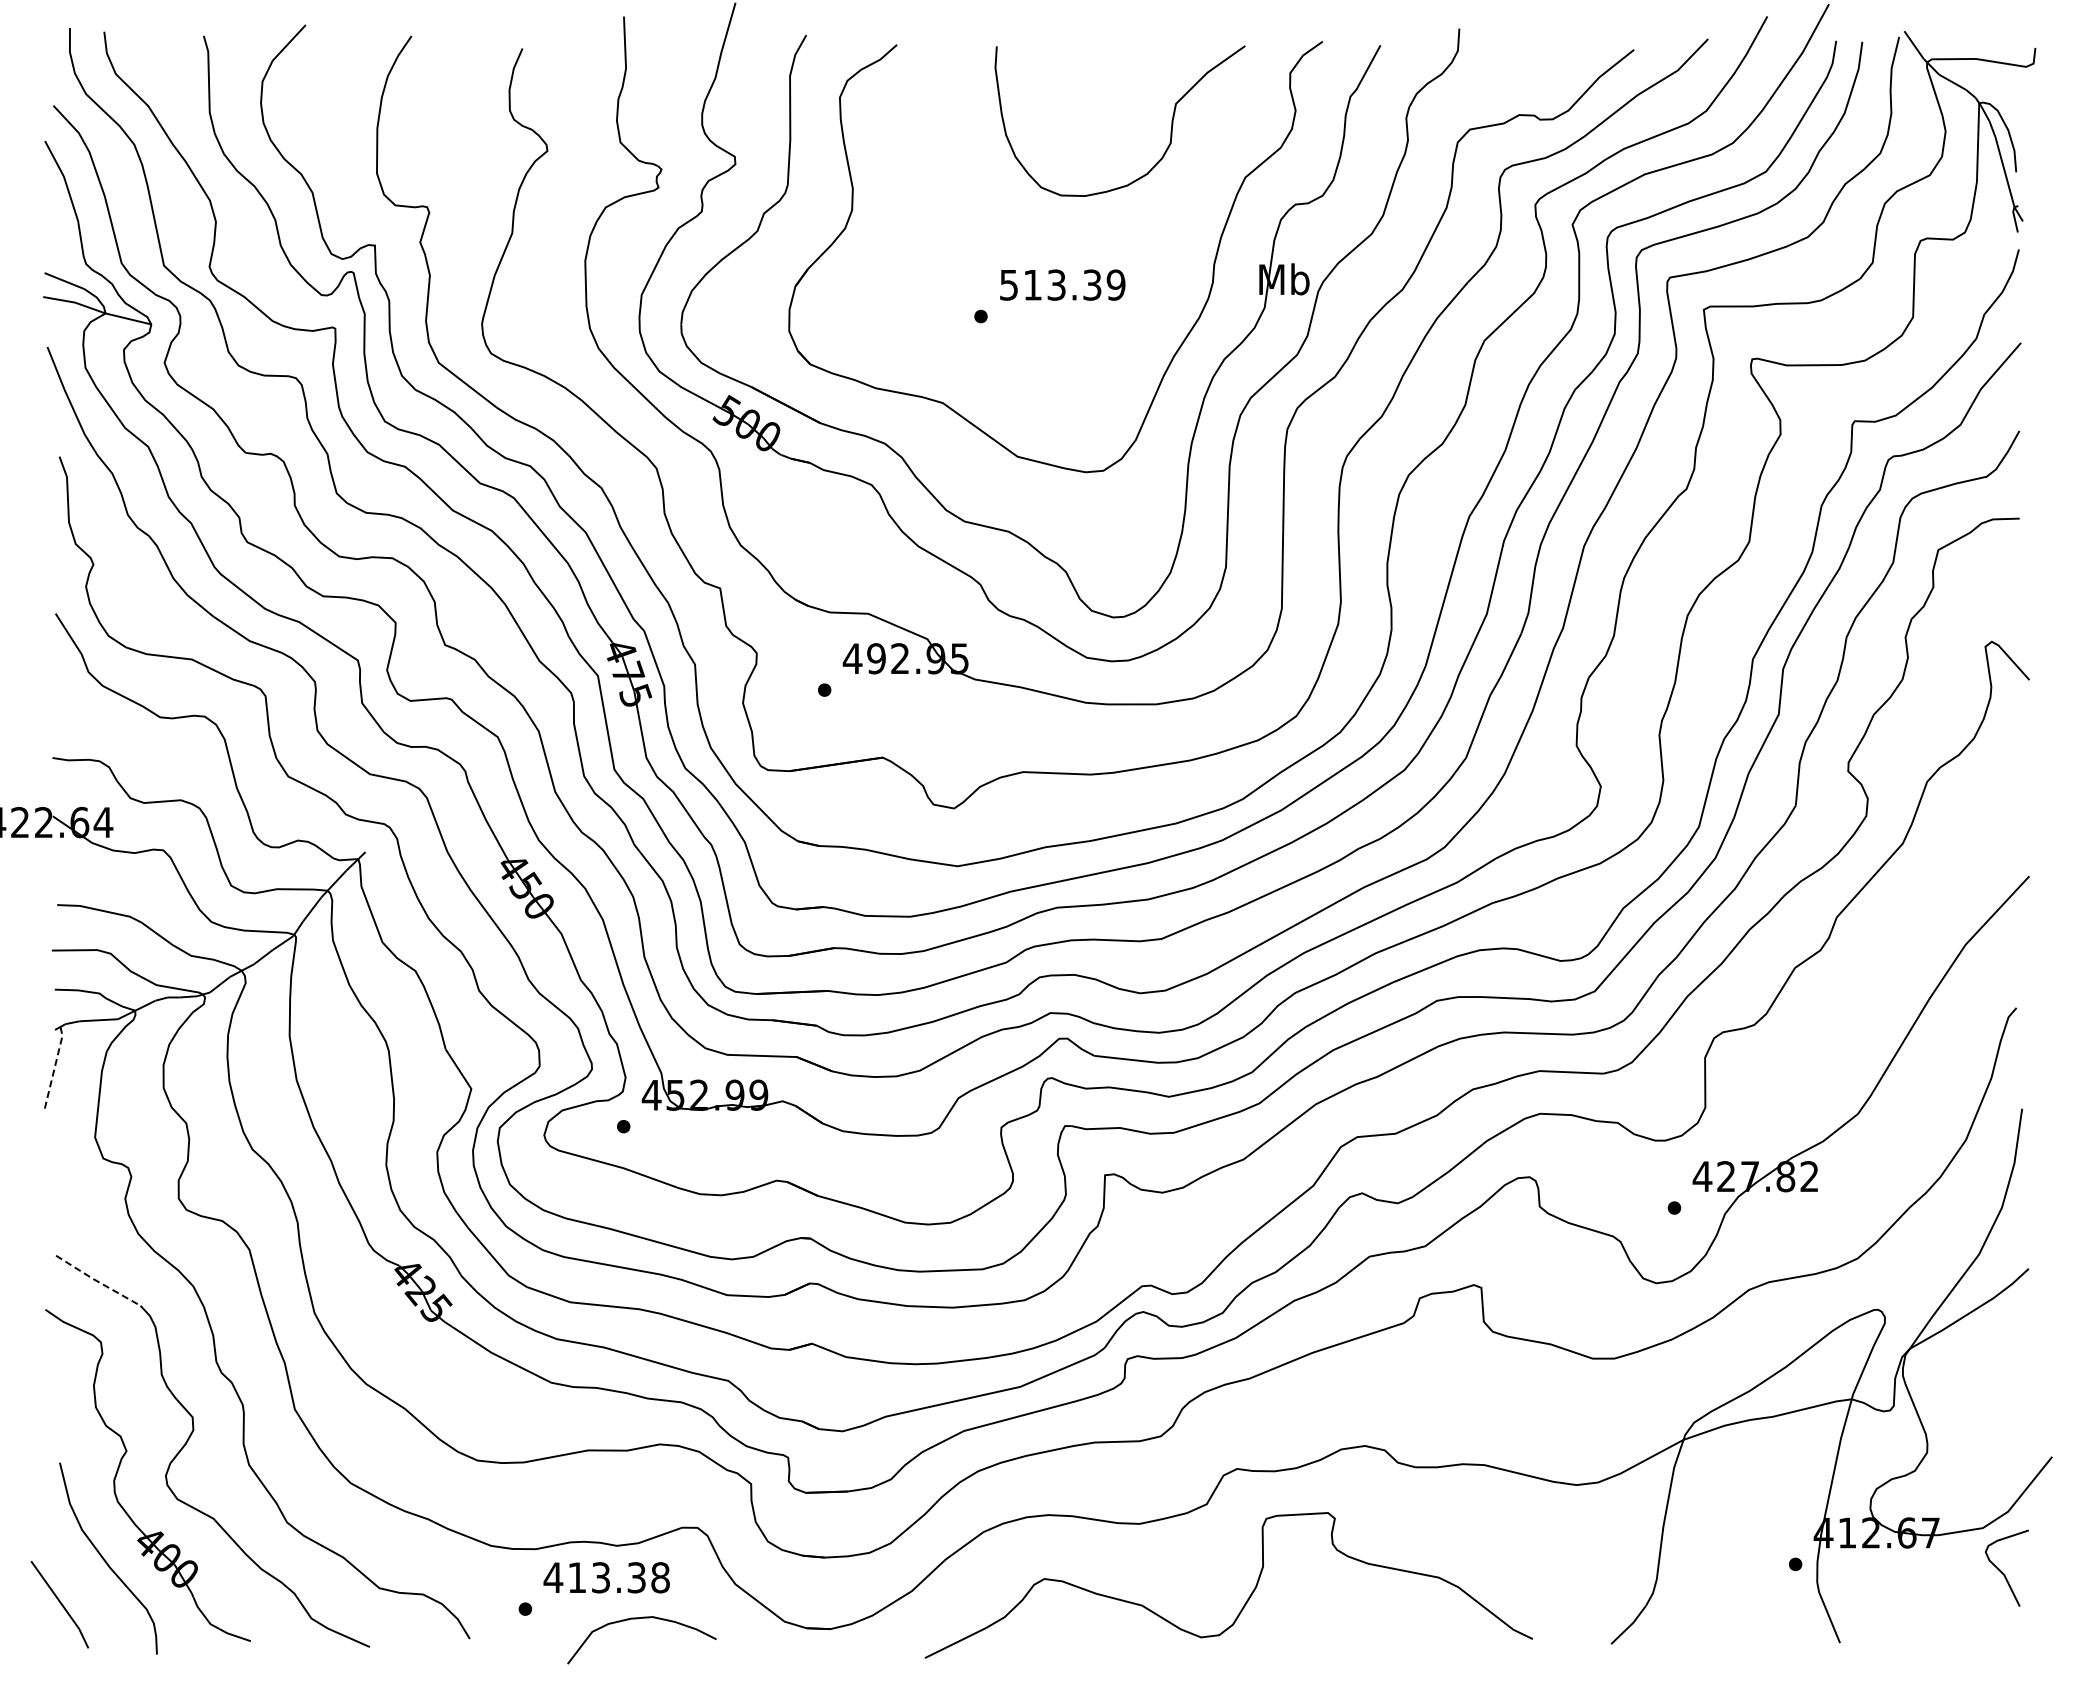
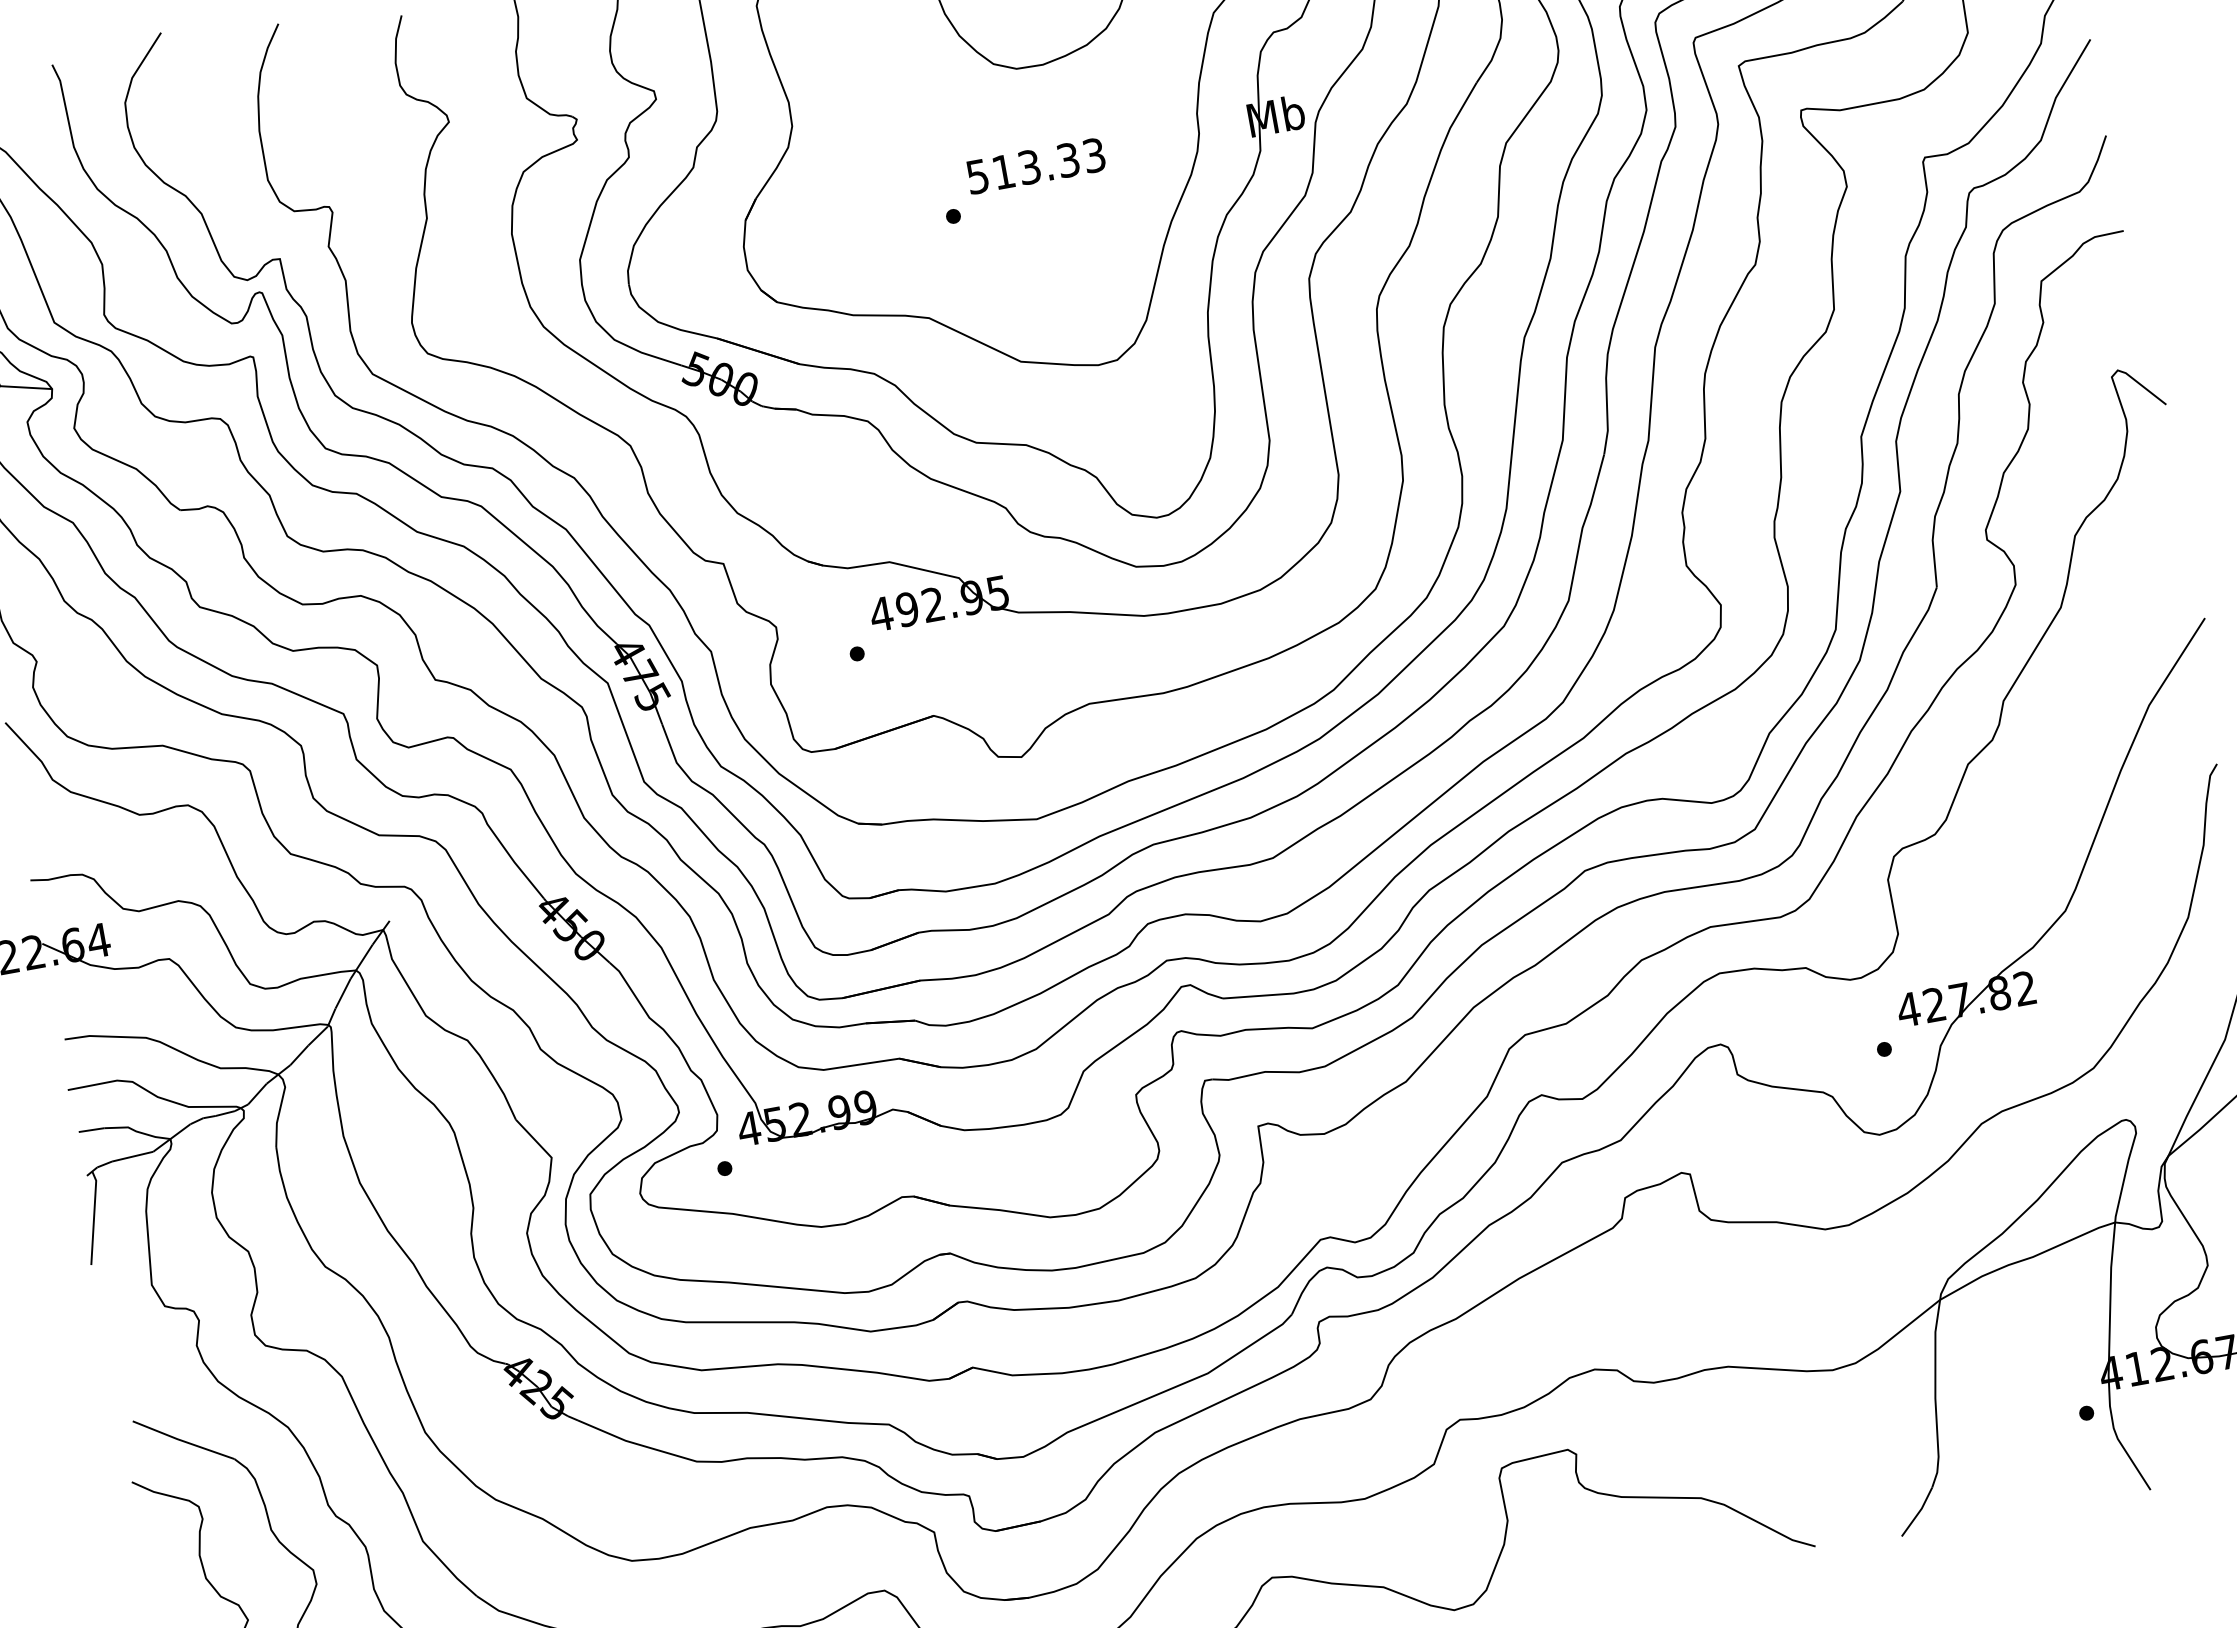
text: (1115, 284) -> (1093, 154), 513.39 -> 513.33
line: (54, 1067) -> (93, 1216), dashed -> solid
line: (97, 1281) -> (182, 1441), dashed -> solid

